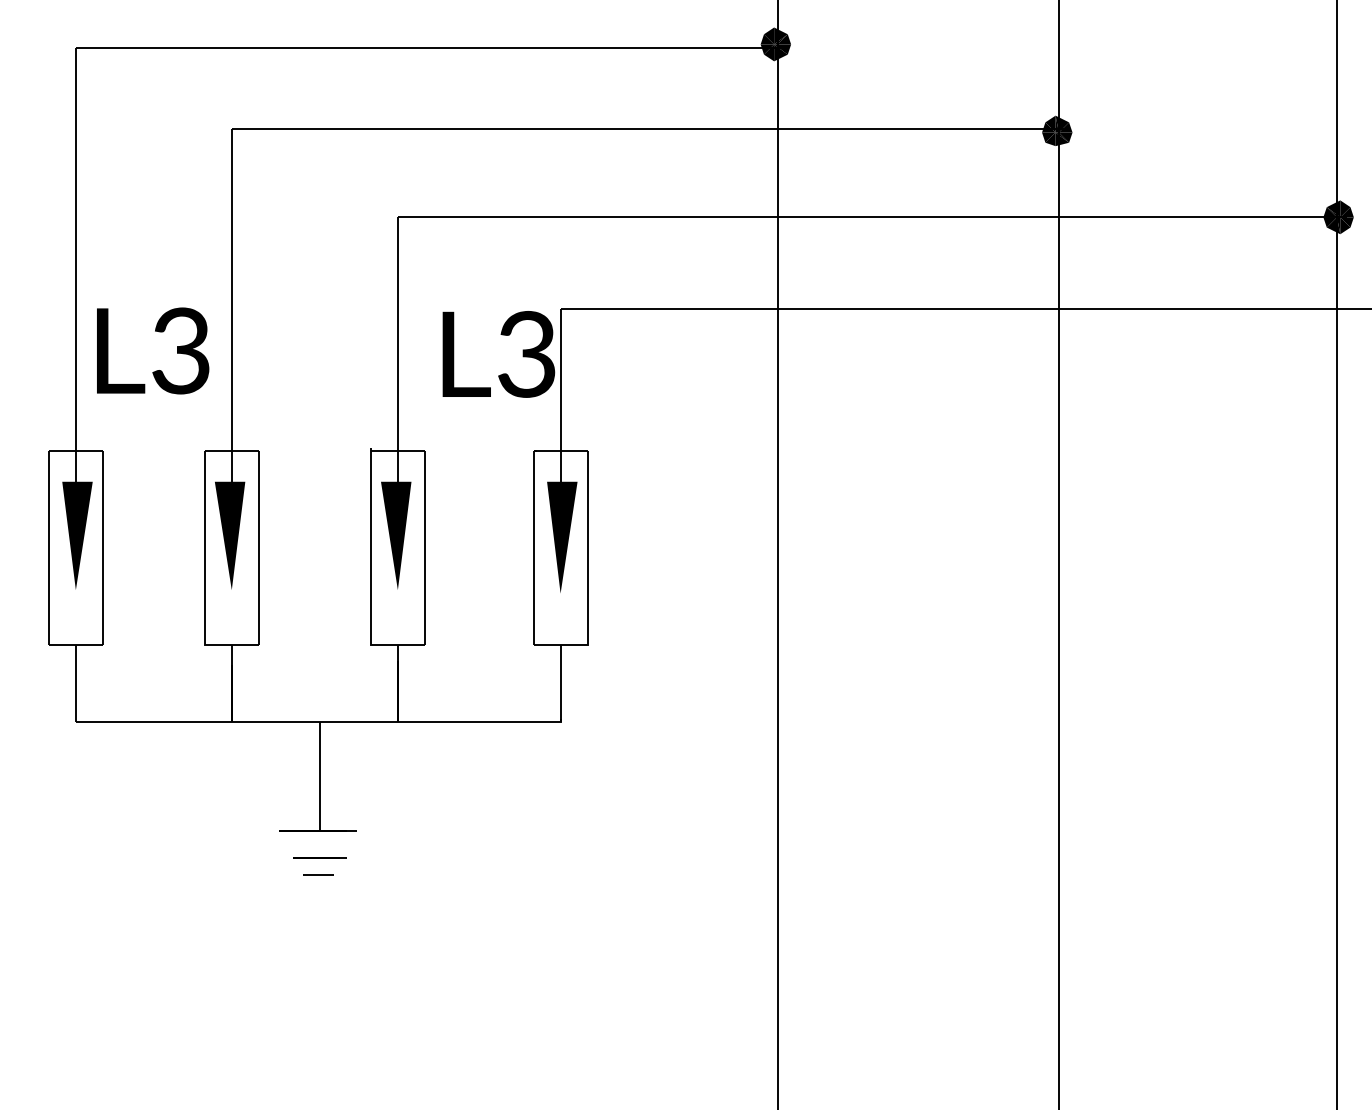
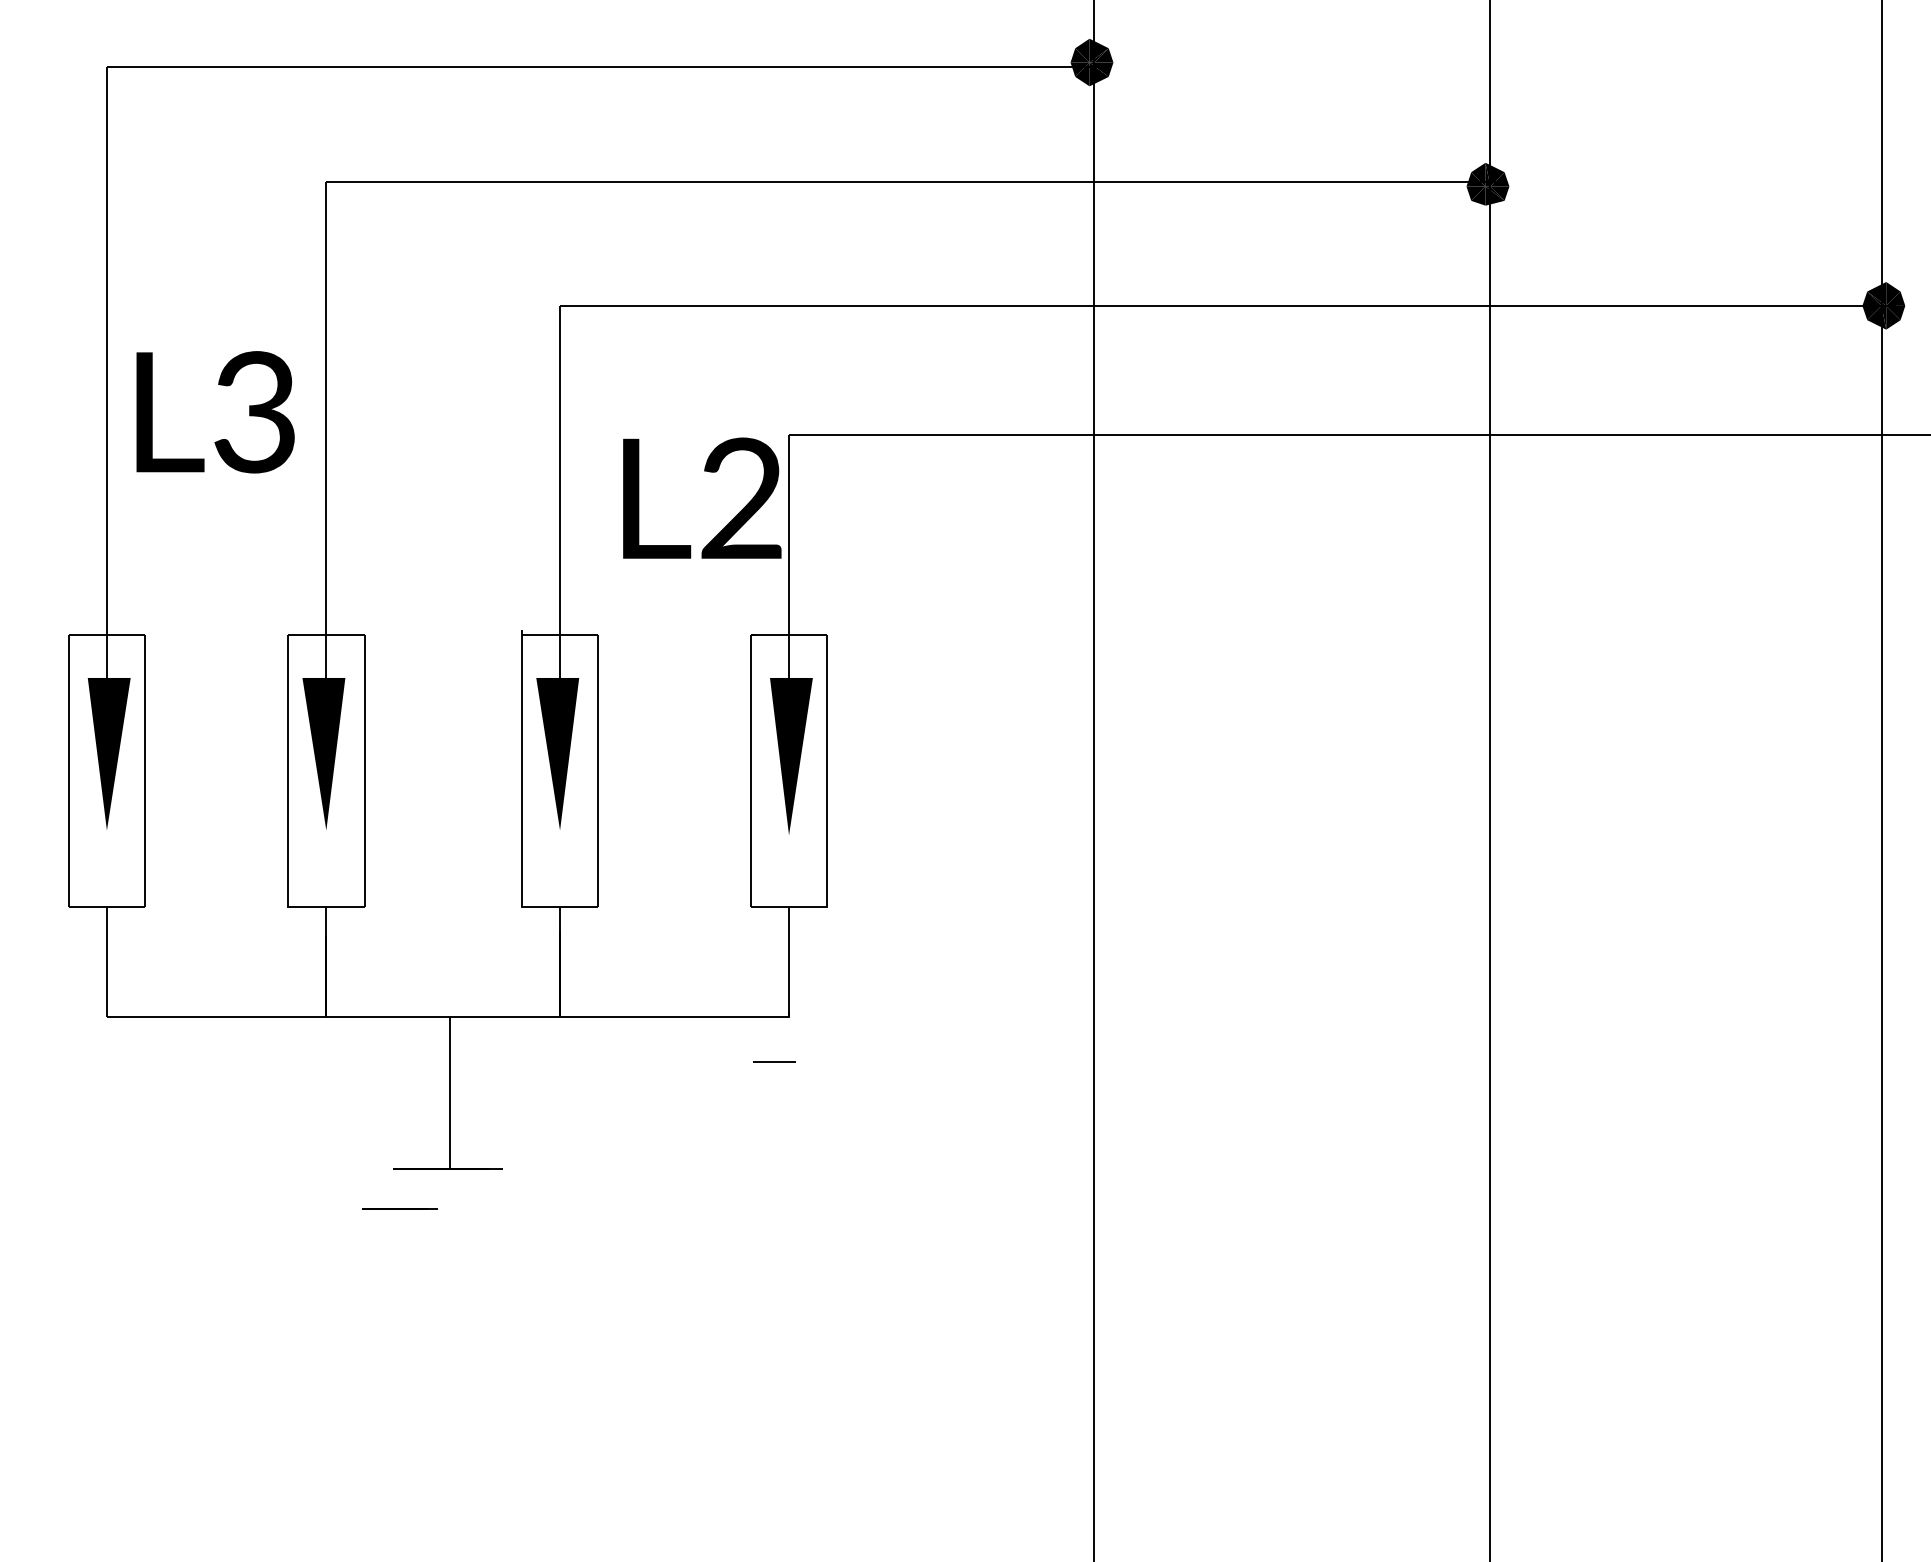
text: (153, 350) -> (216, 411), moved
text: (526, 354) -> (741, 498), L3 -> L2
line: (319, 857) -> (399, 1208), moved
line: (318, 874) -> (774, 1061), moved

